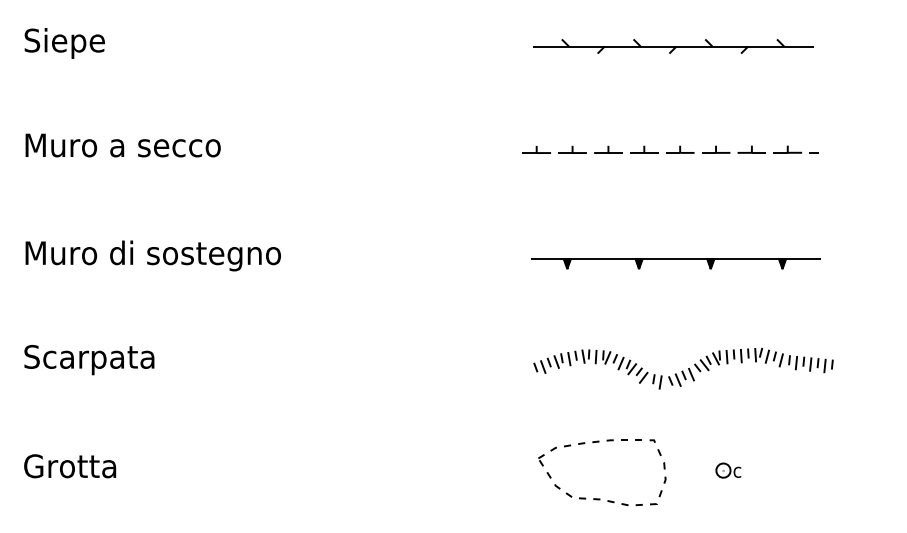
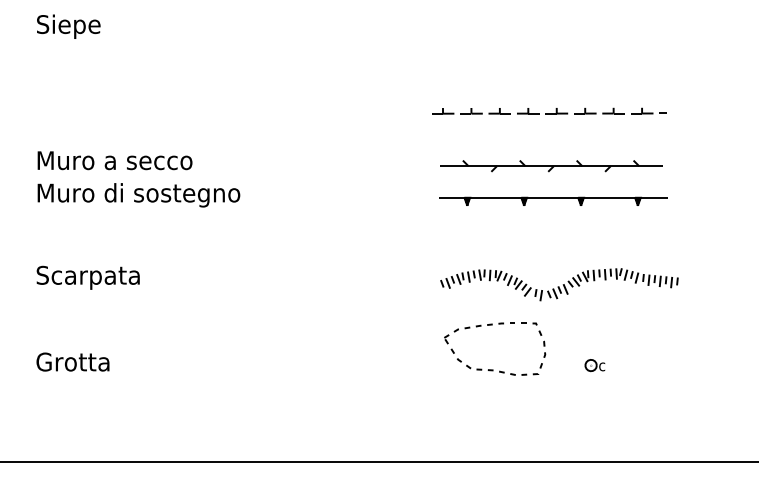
part: (673, 46) -> (551, 166), moved
text: (122, 145) -> (114, 160), moved
part: (600, 498) -> (493, 369), moved

